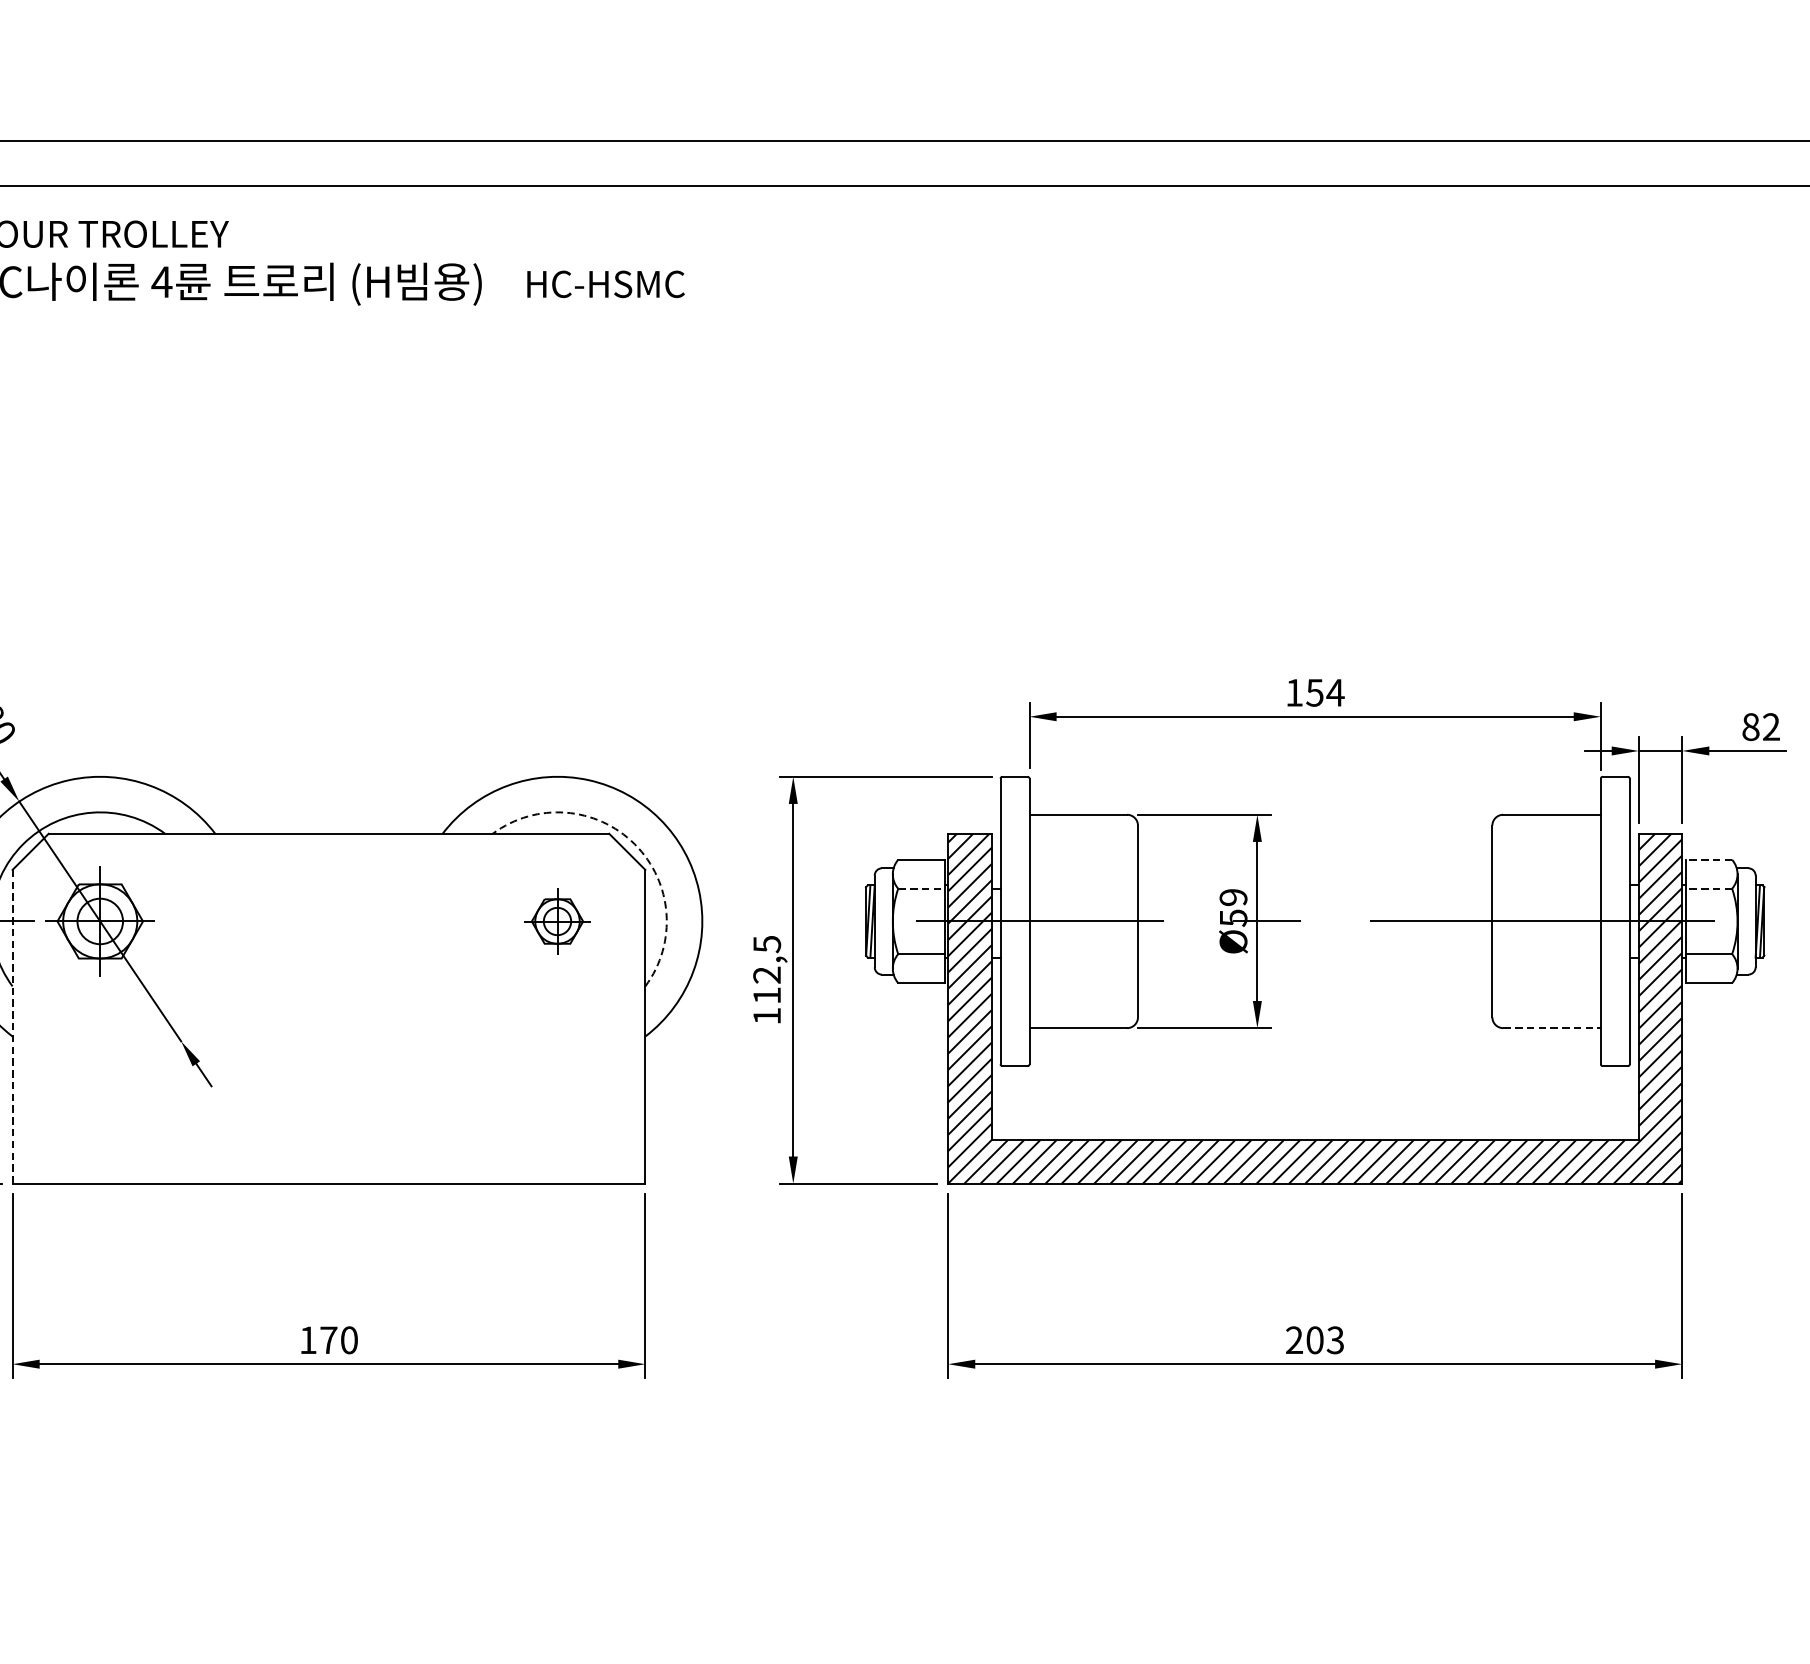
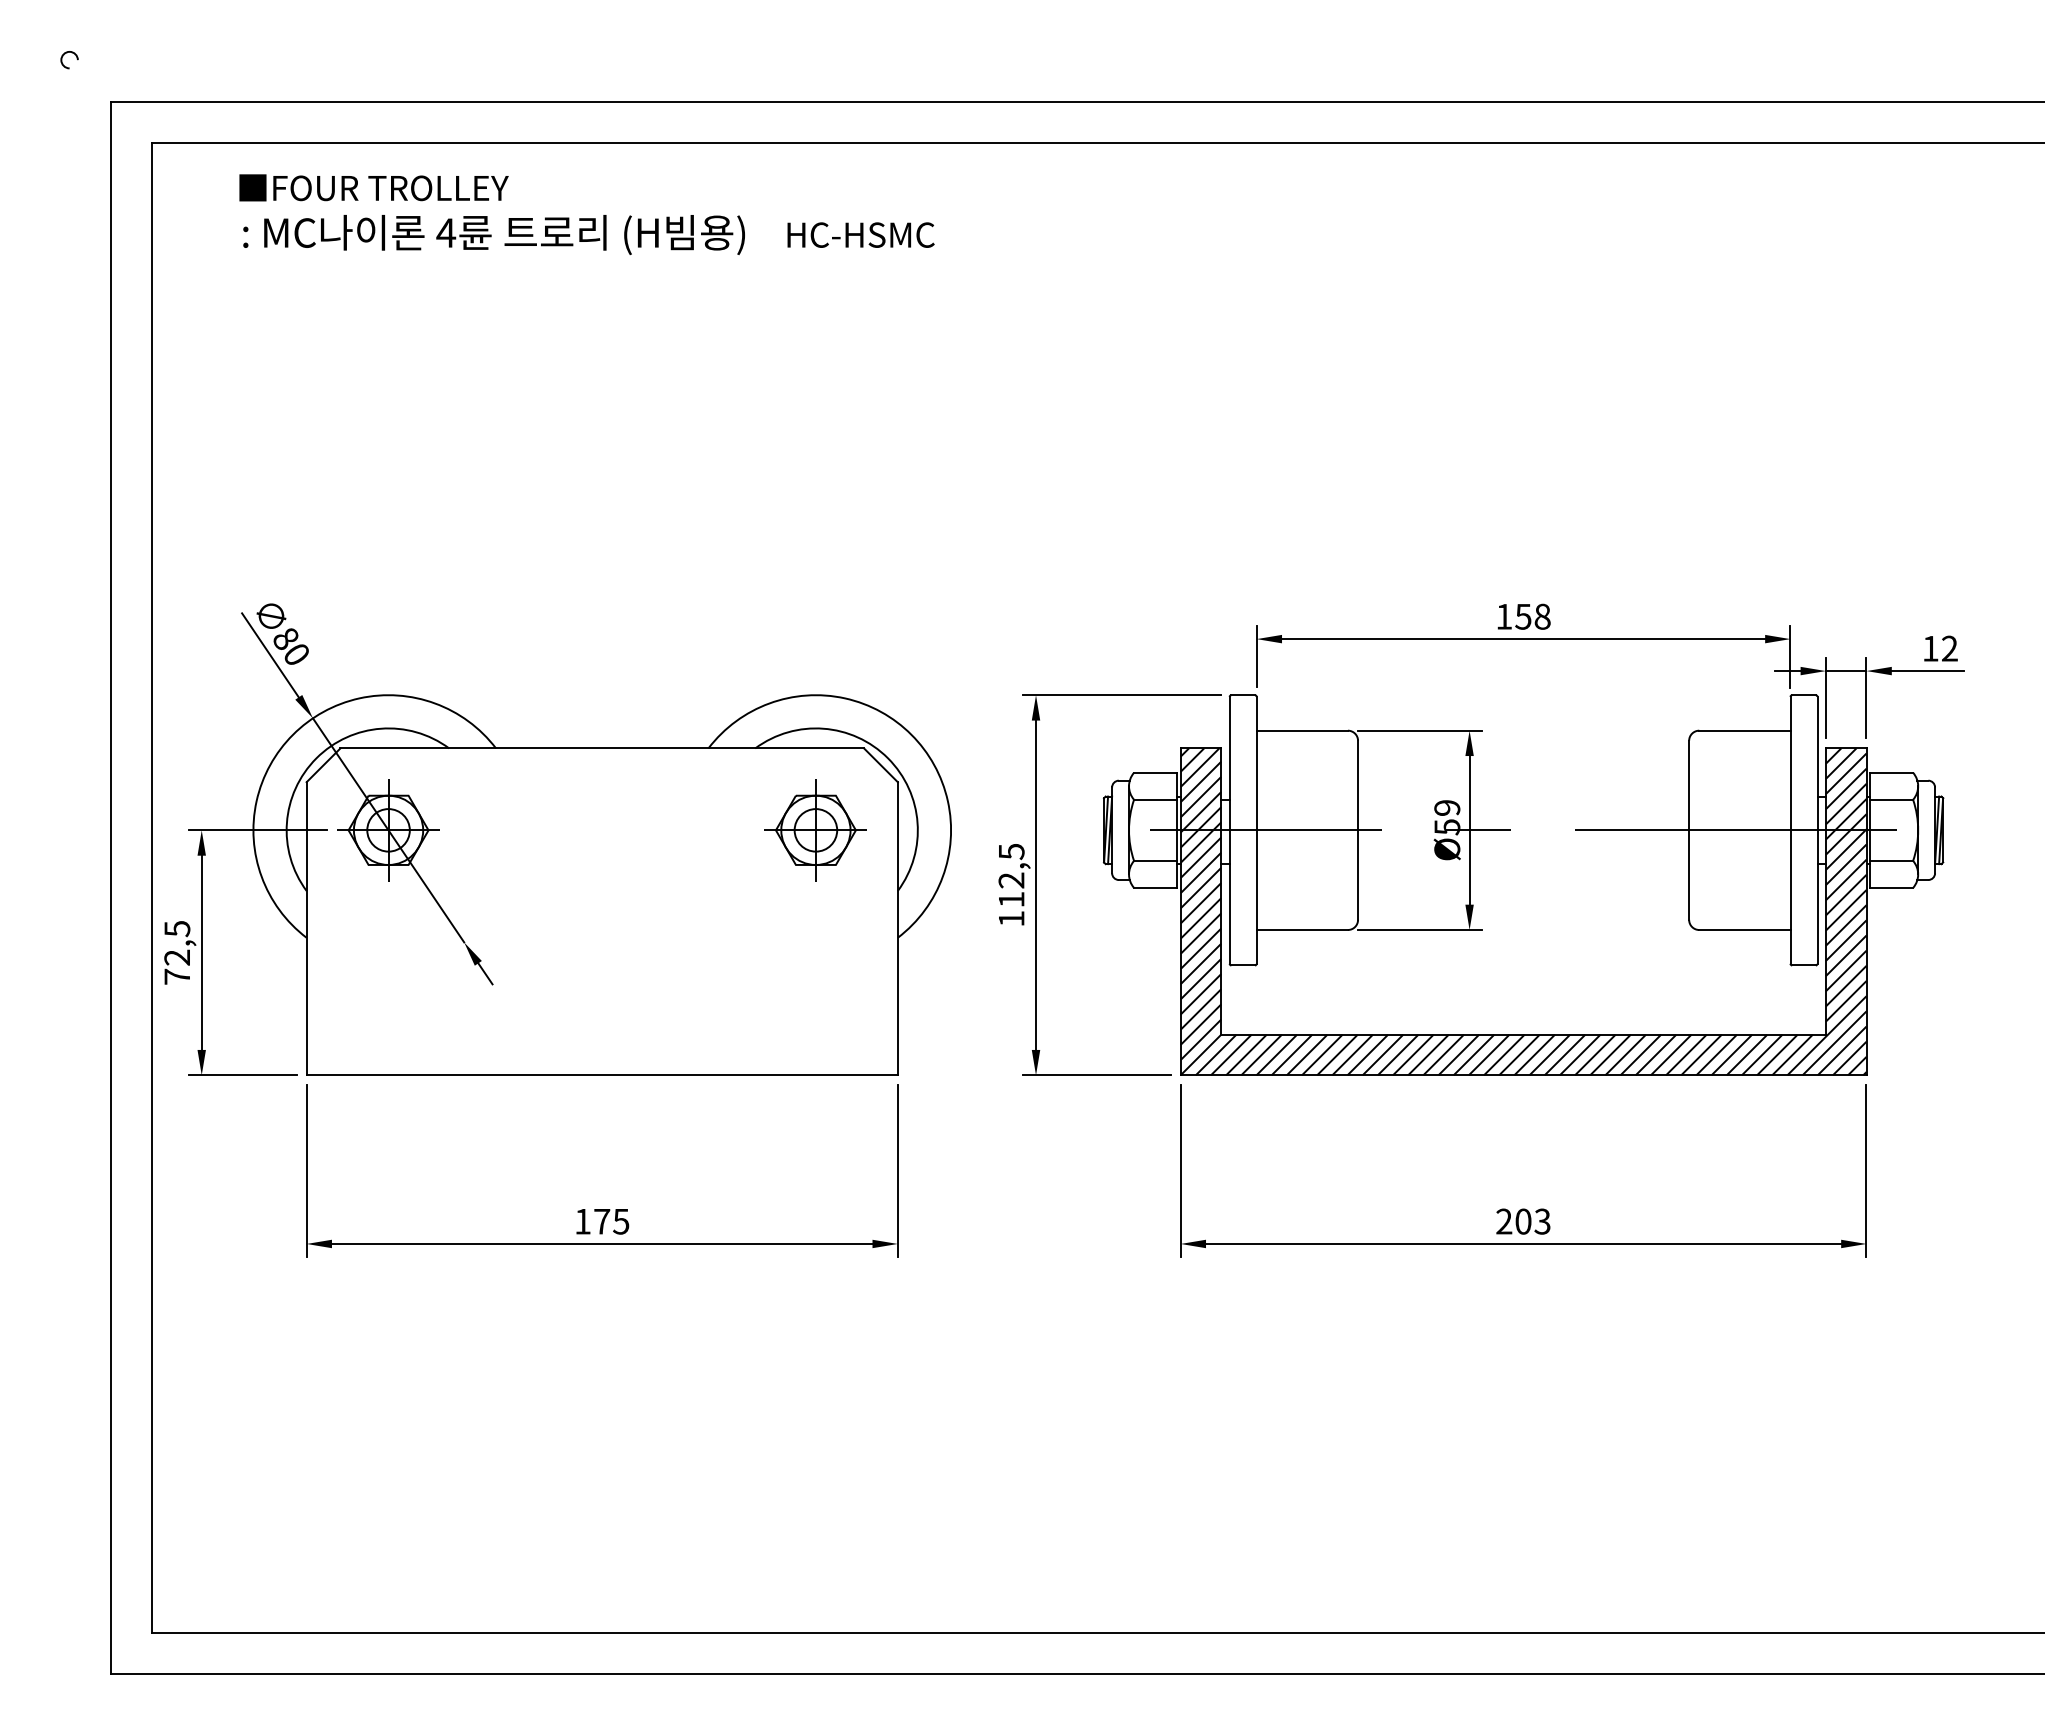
text: (1335, 692) -> (1542, 616), 154 -> 158
text: (1750, 726) -> (1930, 648), 82 -> 12
arc: (635, 844) -> (888, 758), dashed -> solid
line: (1708, 859) -> (1891, 772), dashed -> solid
line: (921, 888) -> (1155, 799), dashed -> solid
line: (1708, 888) -> (1891, 799), dashed -> solid
part: (557, 921) -> (815, 830), size x1.67
line: (12, 1026) -> (306, 928), dashed -> solid
line: (1551, 1028) -> (1744, 930), dashed -> solid
text: (349, 1340) -> (621, 1221), 170 -> 175

